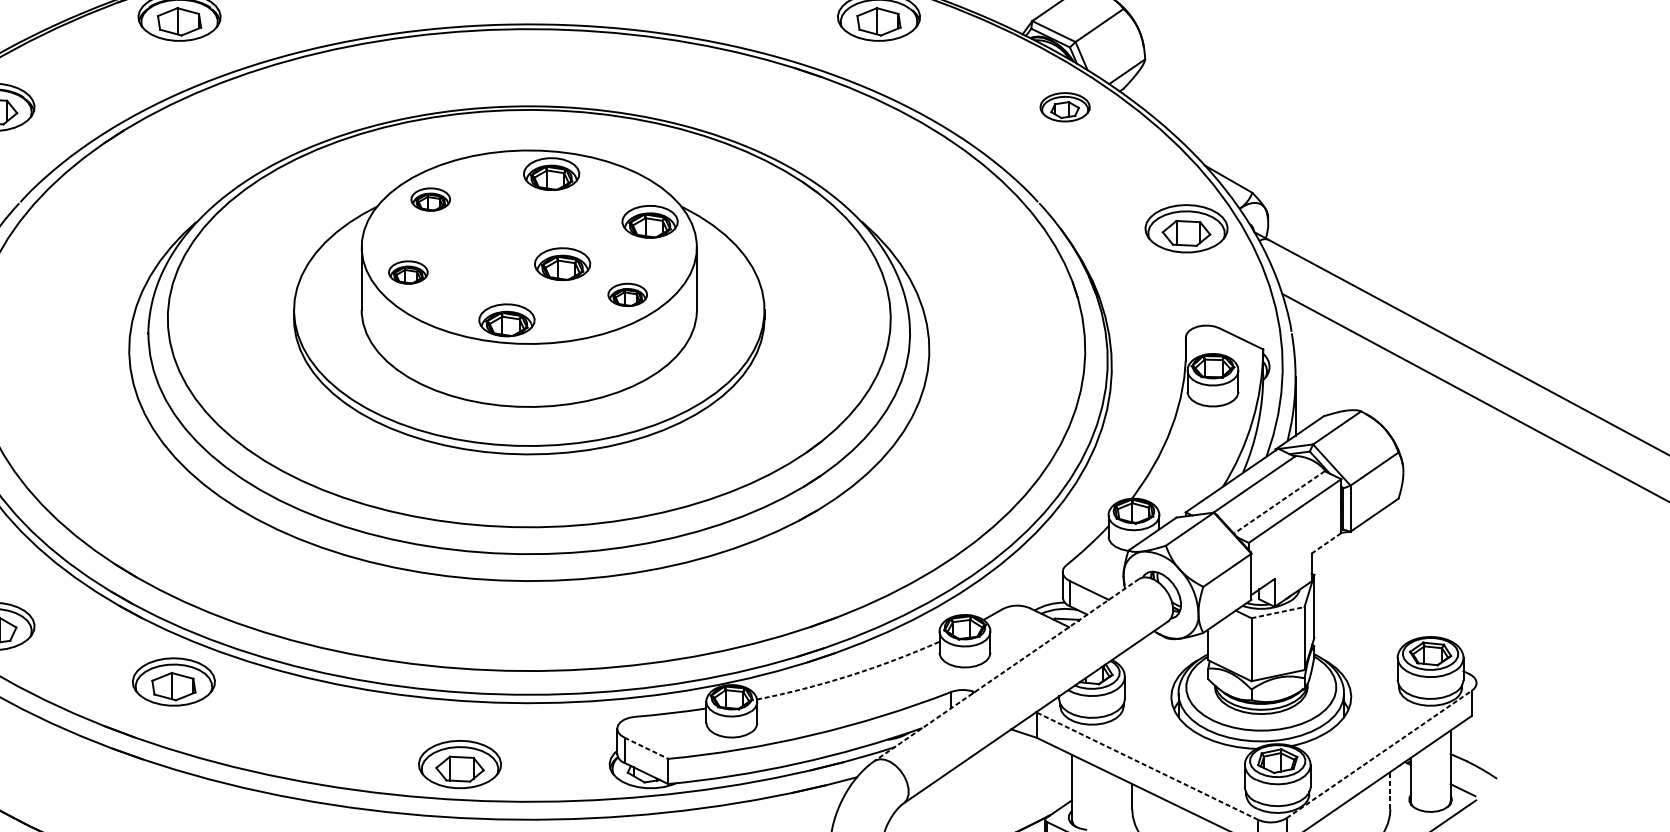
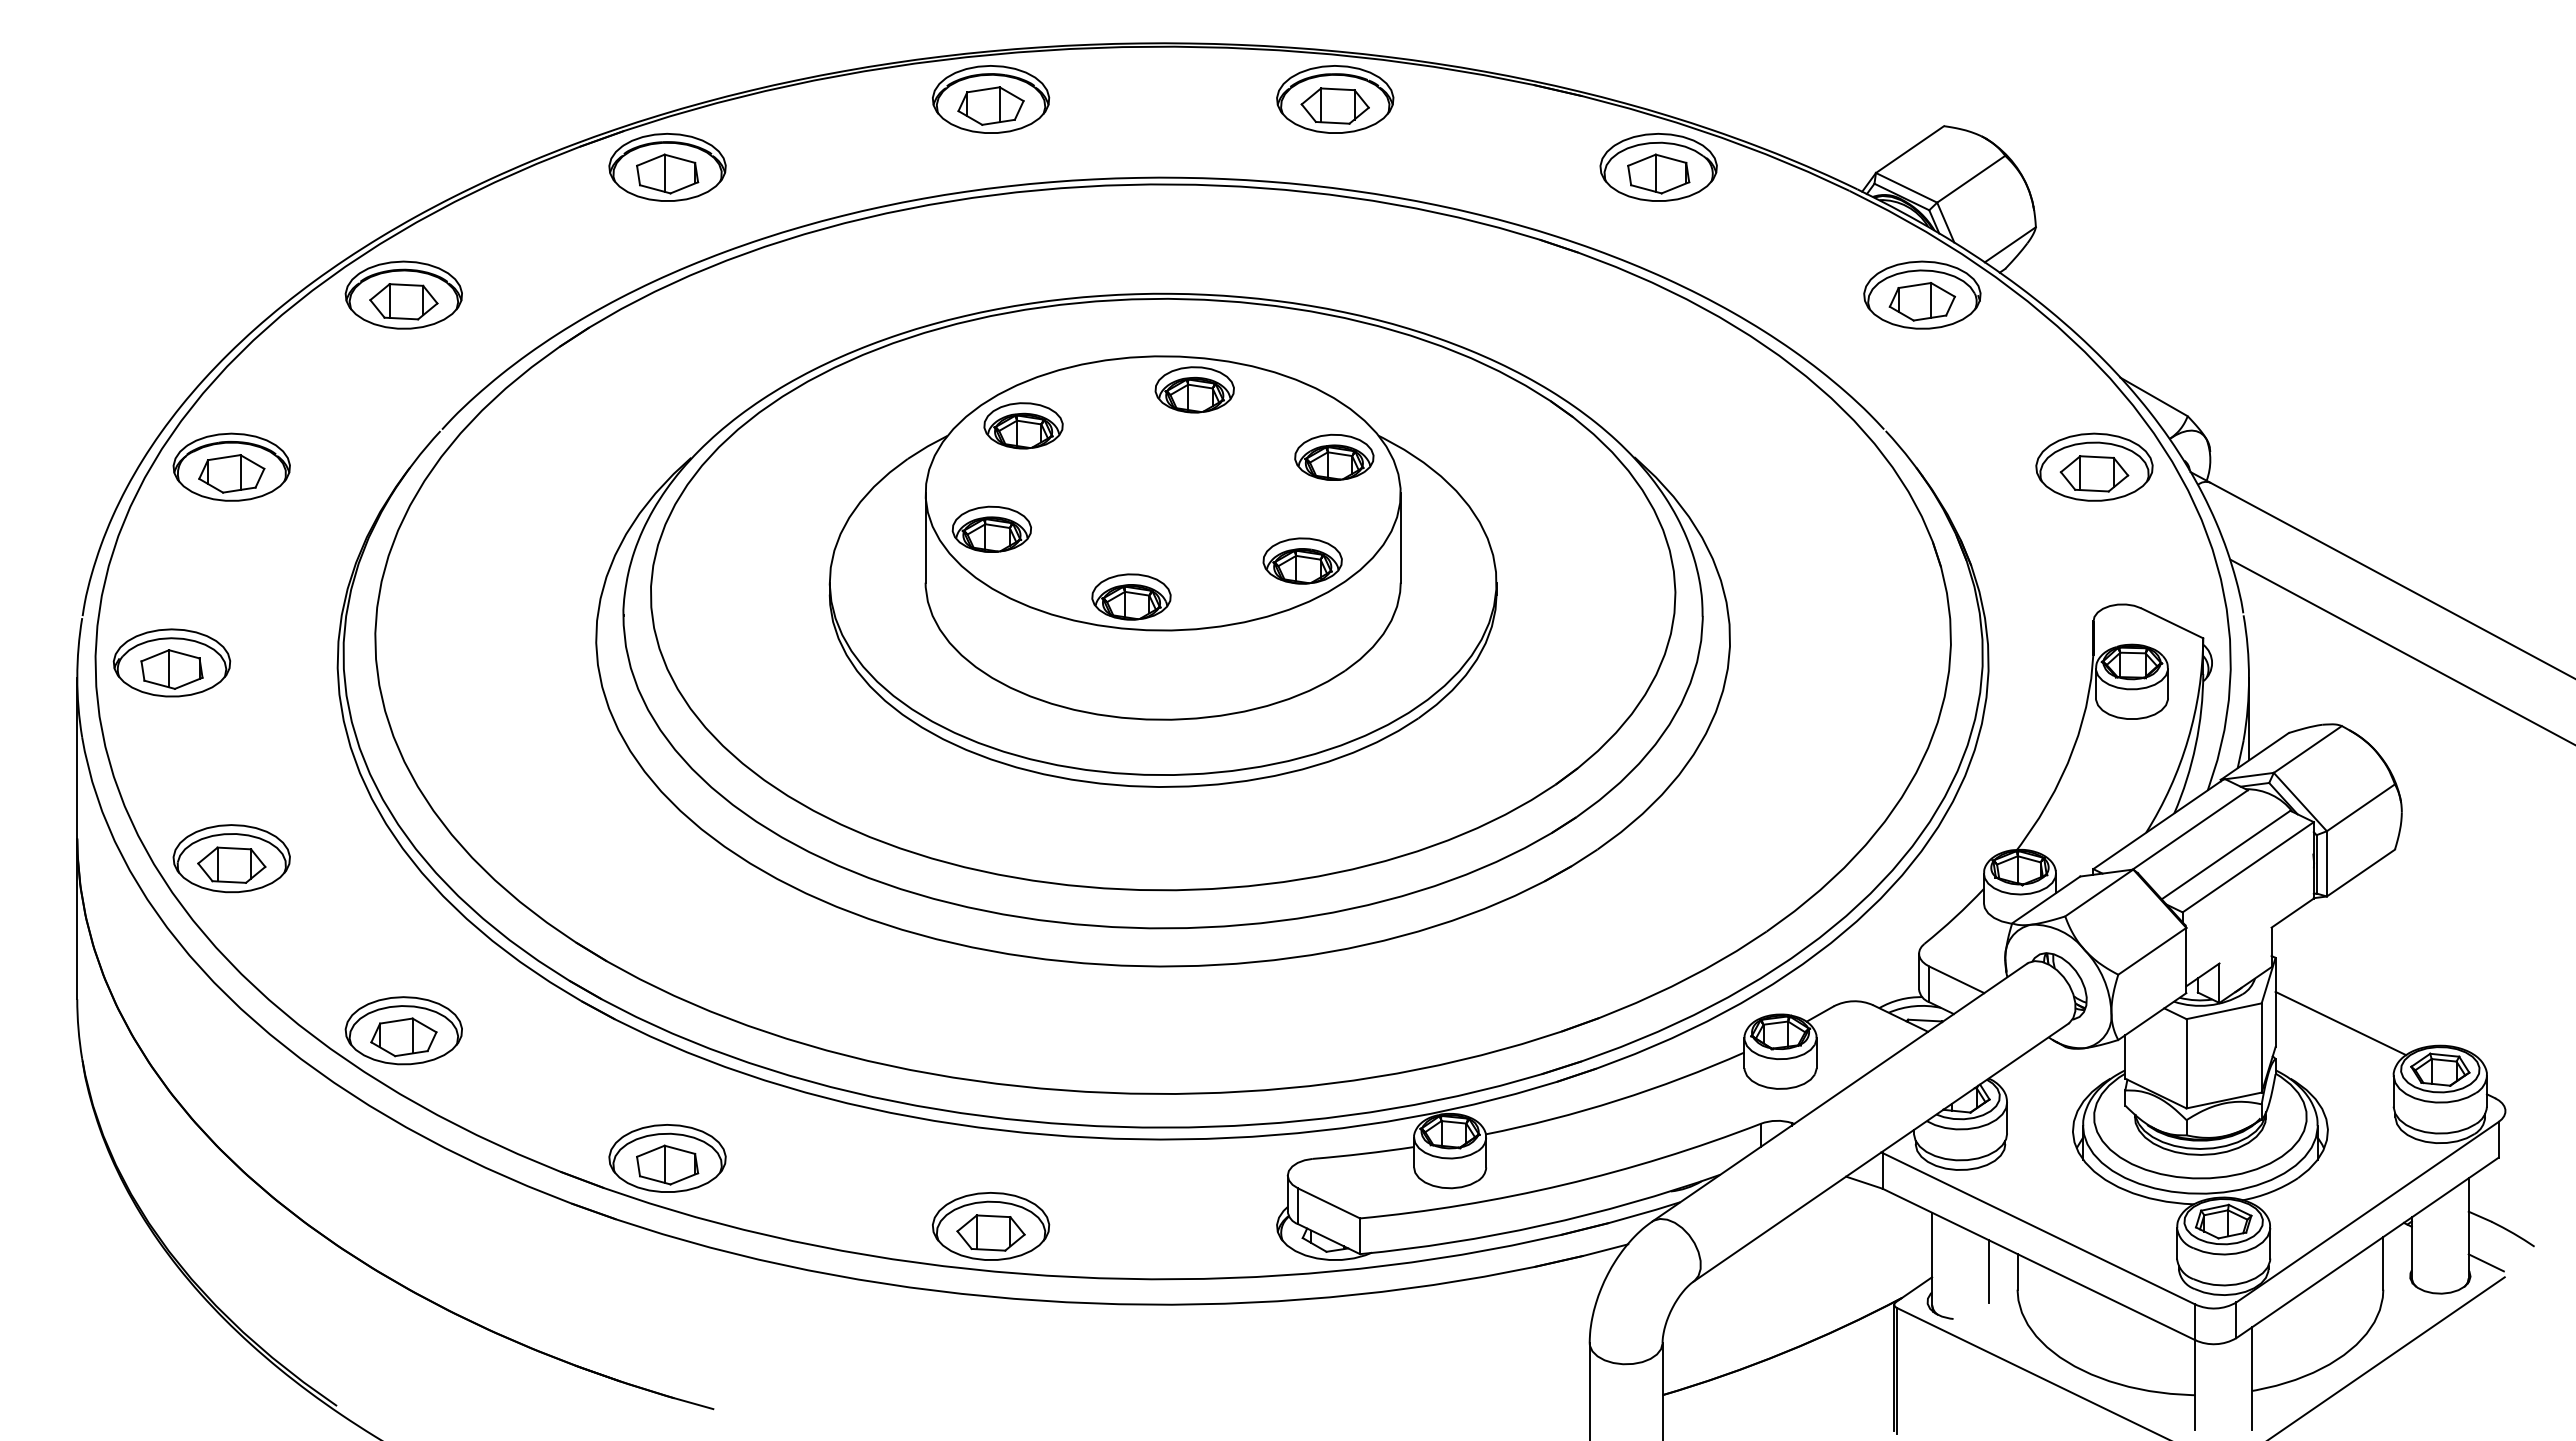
part: (1065, 106) -> (1922, 294), size x1.67
part: (430, 199) -> (1023, 425), size x1.43
part: (562, 263) -> (1210, 516), removed
part: (408, 271) -> (991, 528), size x1.43
part: (627, 294) -> (1302, 560), size x1.43
line: (1278, 502) -> (2225, 855), dashed -> solid
line: (1326, 543) -> (2292, 913), dashed -> solid
line: (1278, 612) -> (2224, 1011), dashed -> solid
line: (1360, 621) -> (2340, 1023), added
line: (1006, 670) -> (1839, 1092), dashed -> solid
arc: (849, 675) -> (1617, 1100), dashed -> solid
part: (173, 681) -> (667, 1158), moved
line: (646, 748) -> (1329, 1203), dashed -> solid
line: (1379, 753) -> (2367, 1211), dashed -> solid
part: (460, 764) -> (991, 1226), moved
line: (1147, 765) -> (2039, 1228), dashed -> solid
line: (1390, 789) -> (2383, 1262), dashed -> solid
line: (1111, 796) -> (1988, 1271), added

